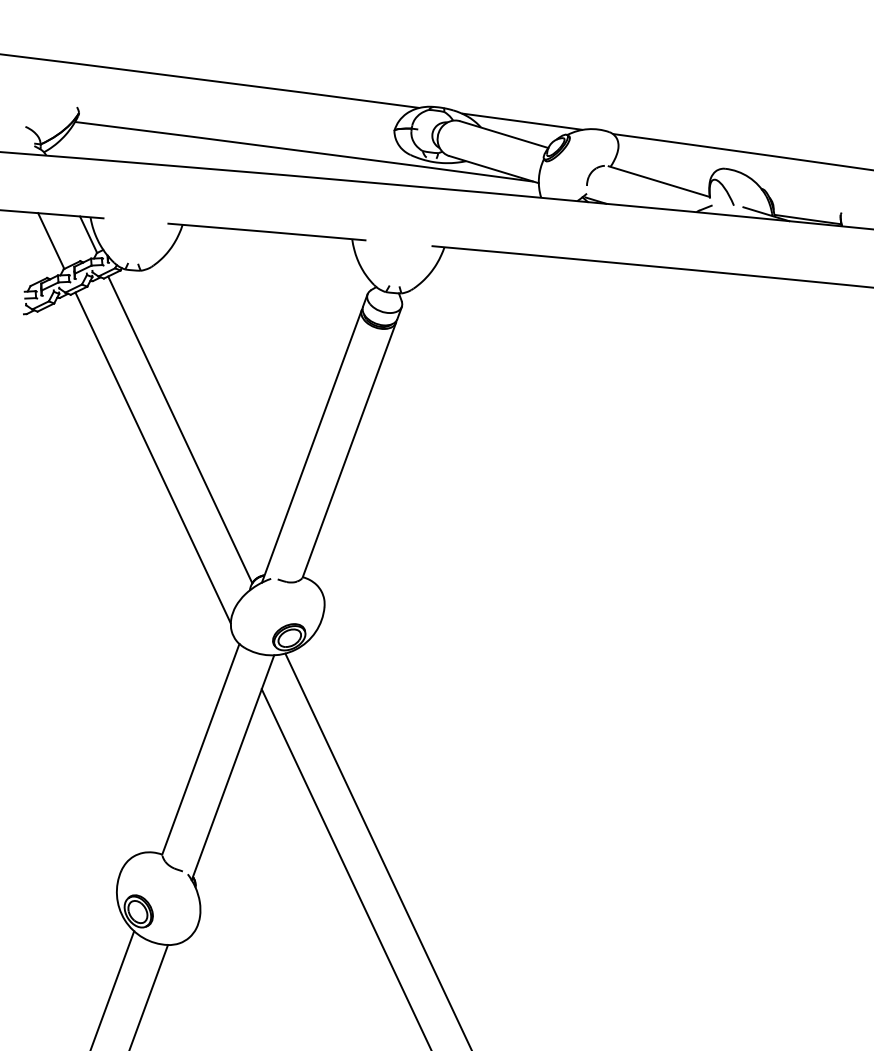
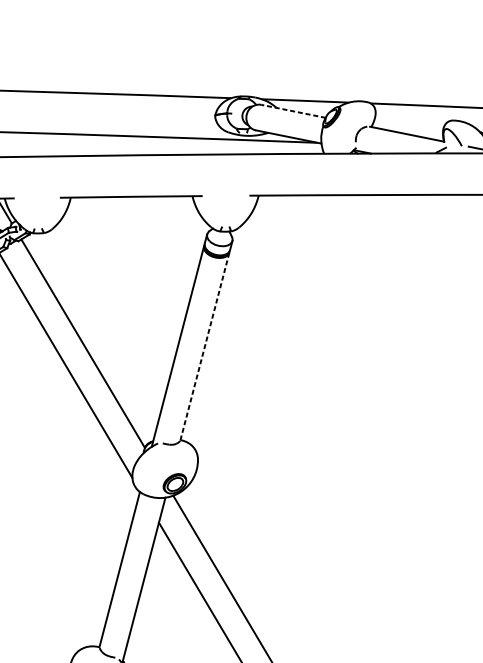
line: (503, 134) -> (292, 111), solid -> dashed
line: (349, 450) -> (205, 346), solid -> dashed

